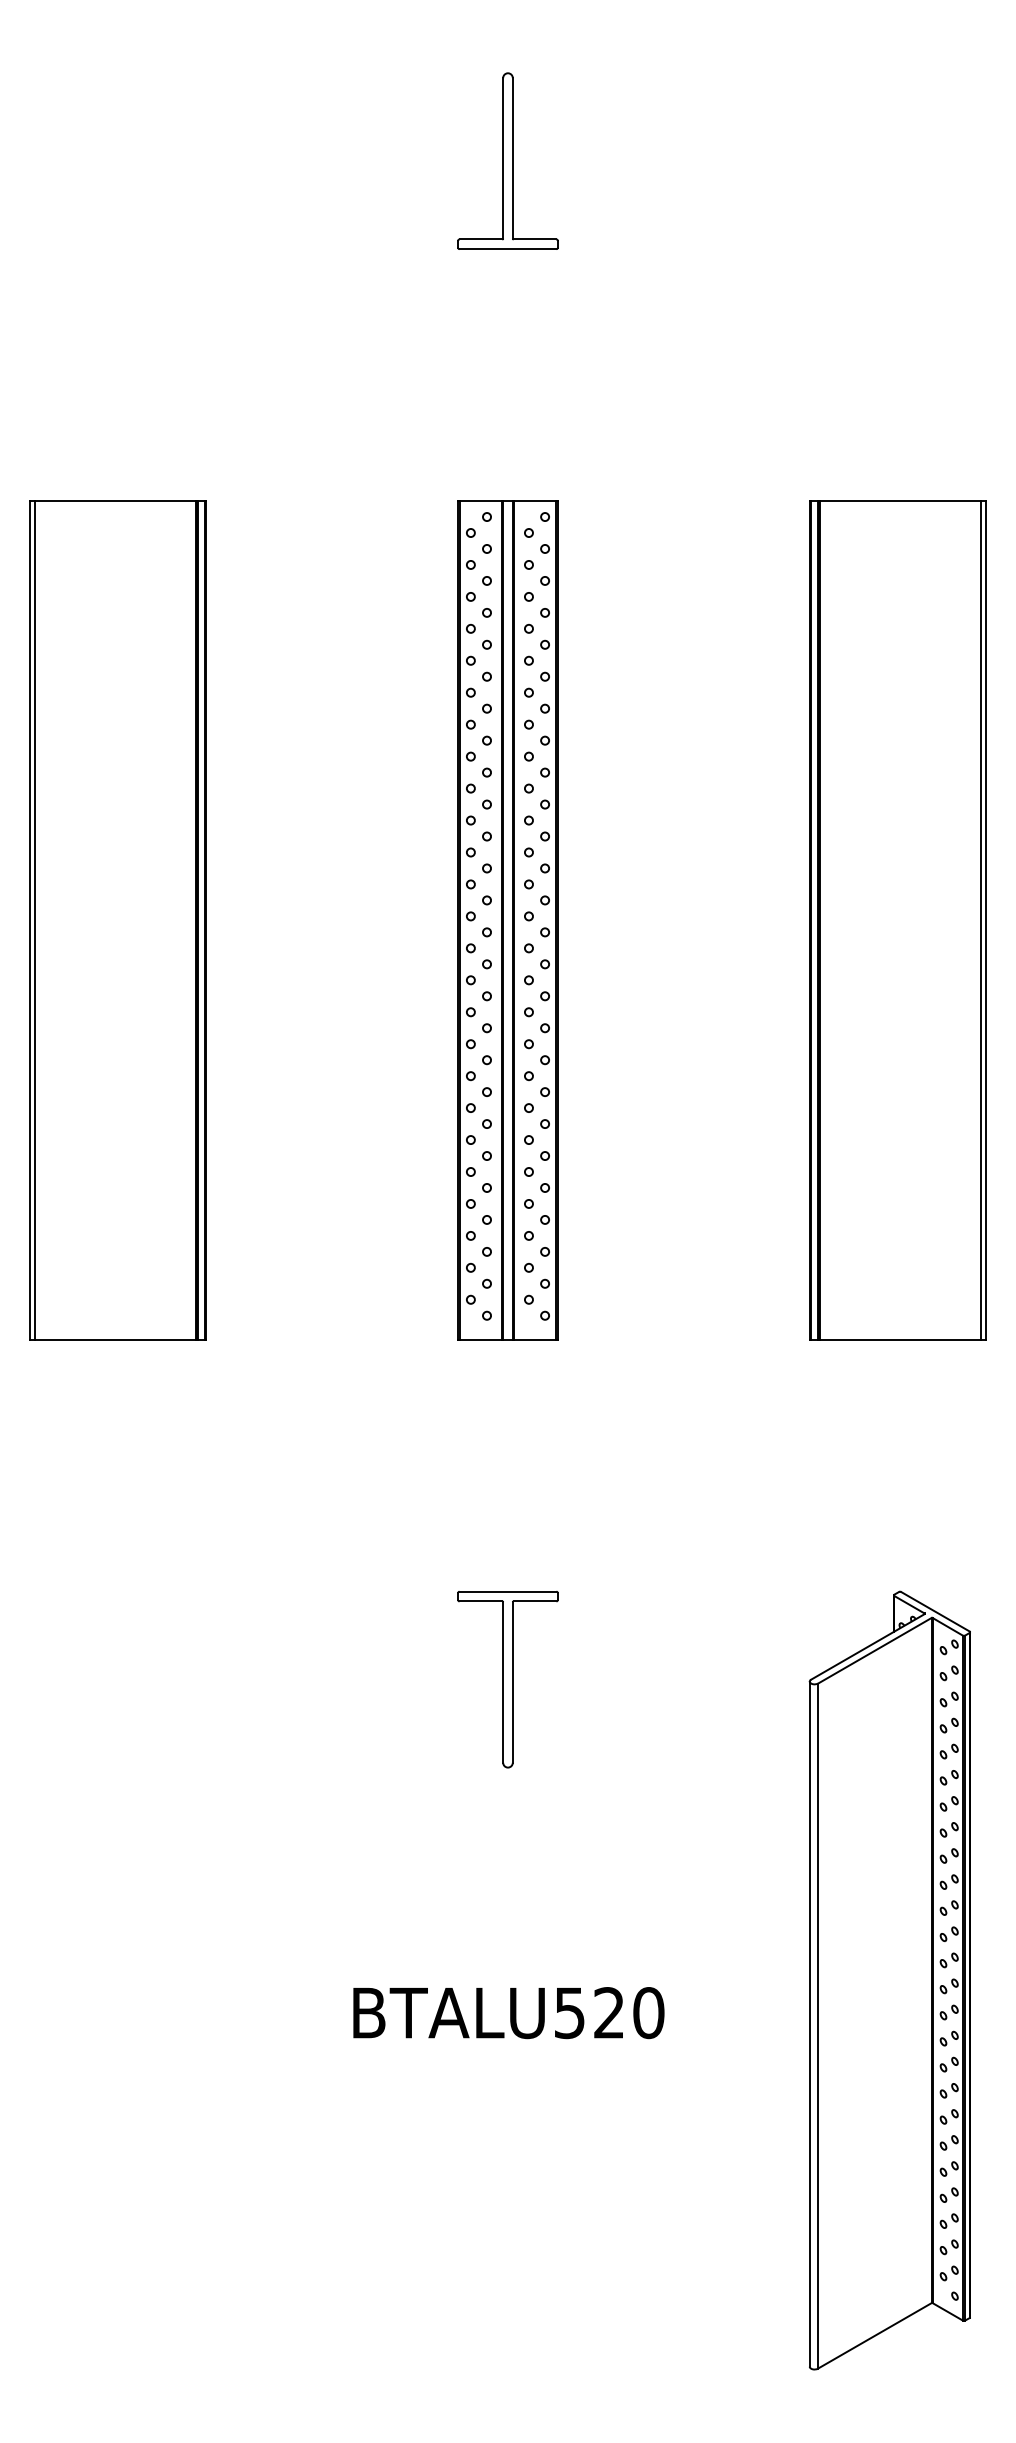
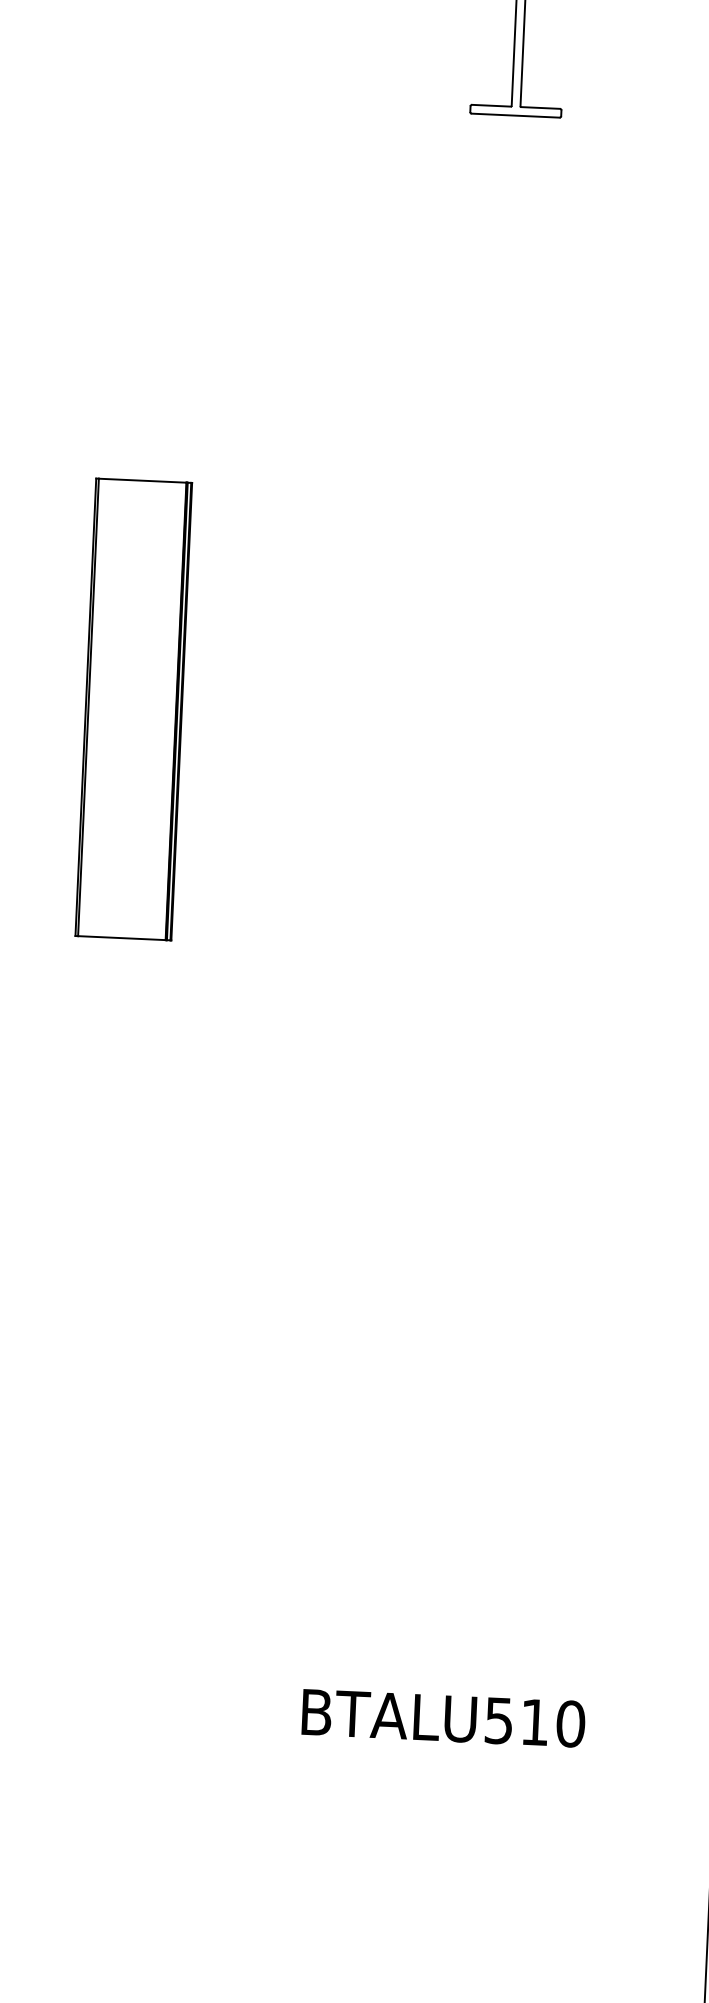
part: (117, 920) -> (133, 709), size x0.6
part: (507, 920) -> (487, 725), removed
part: (507, 1679) -> (456, 1415), removed
text: (608, 2012) -> (534, 1721), BTALU520 -> BTALU510

